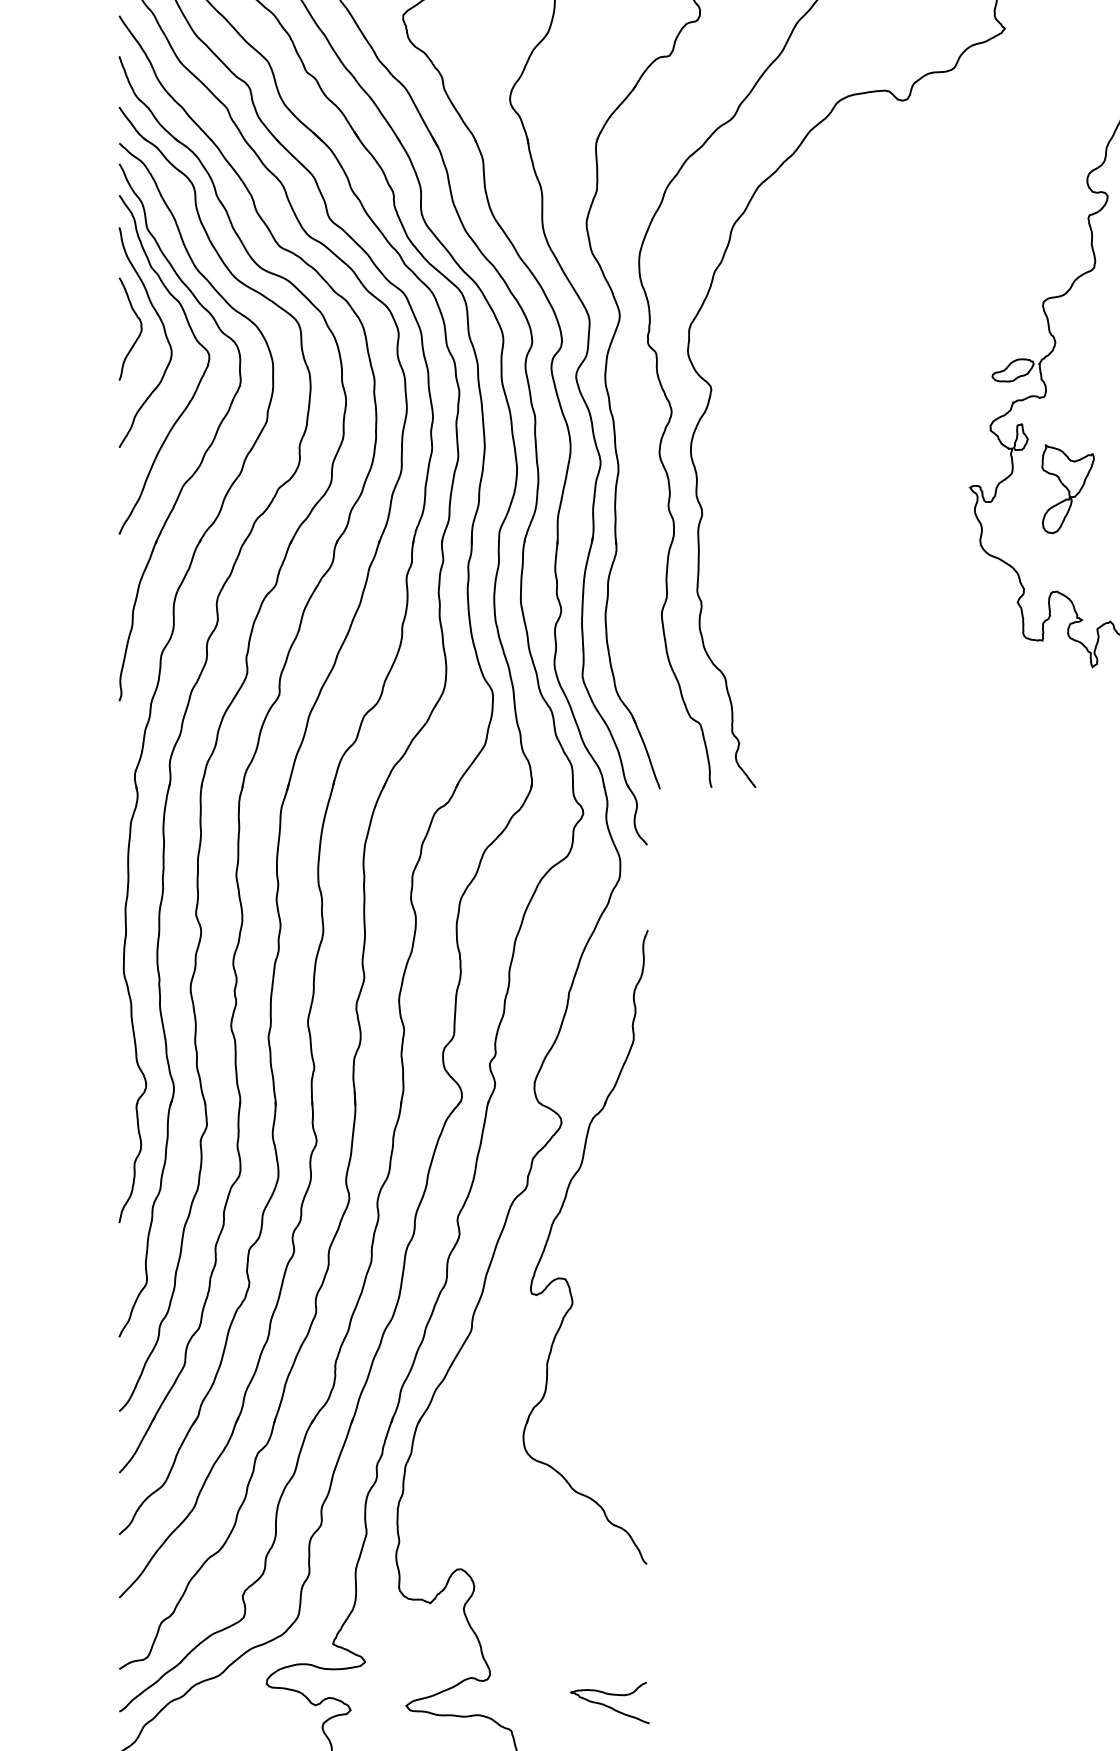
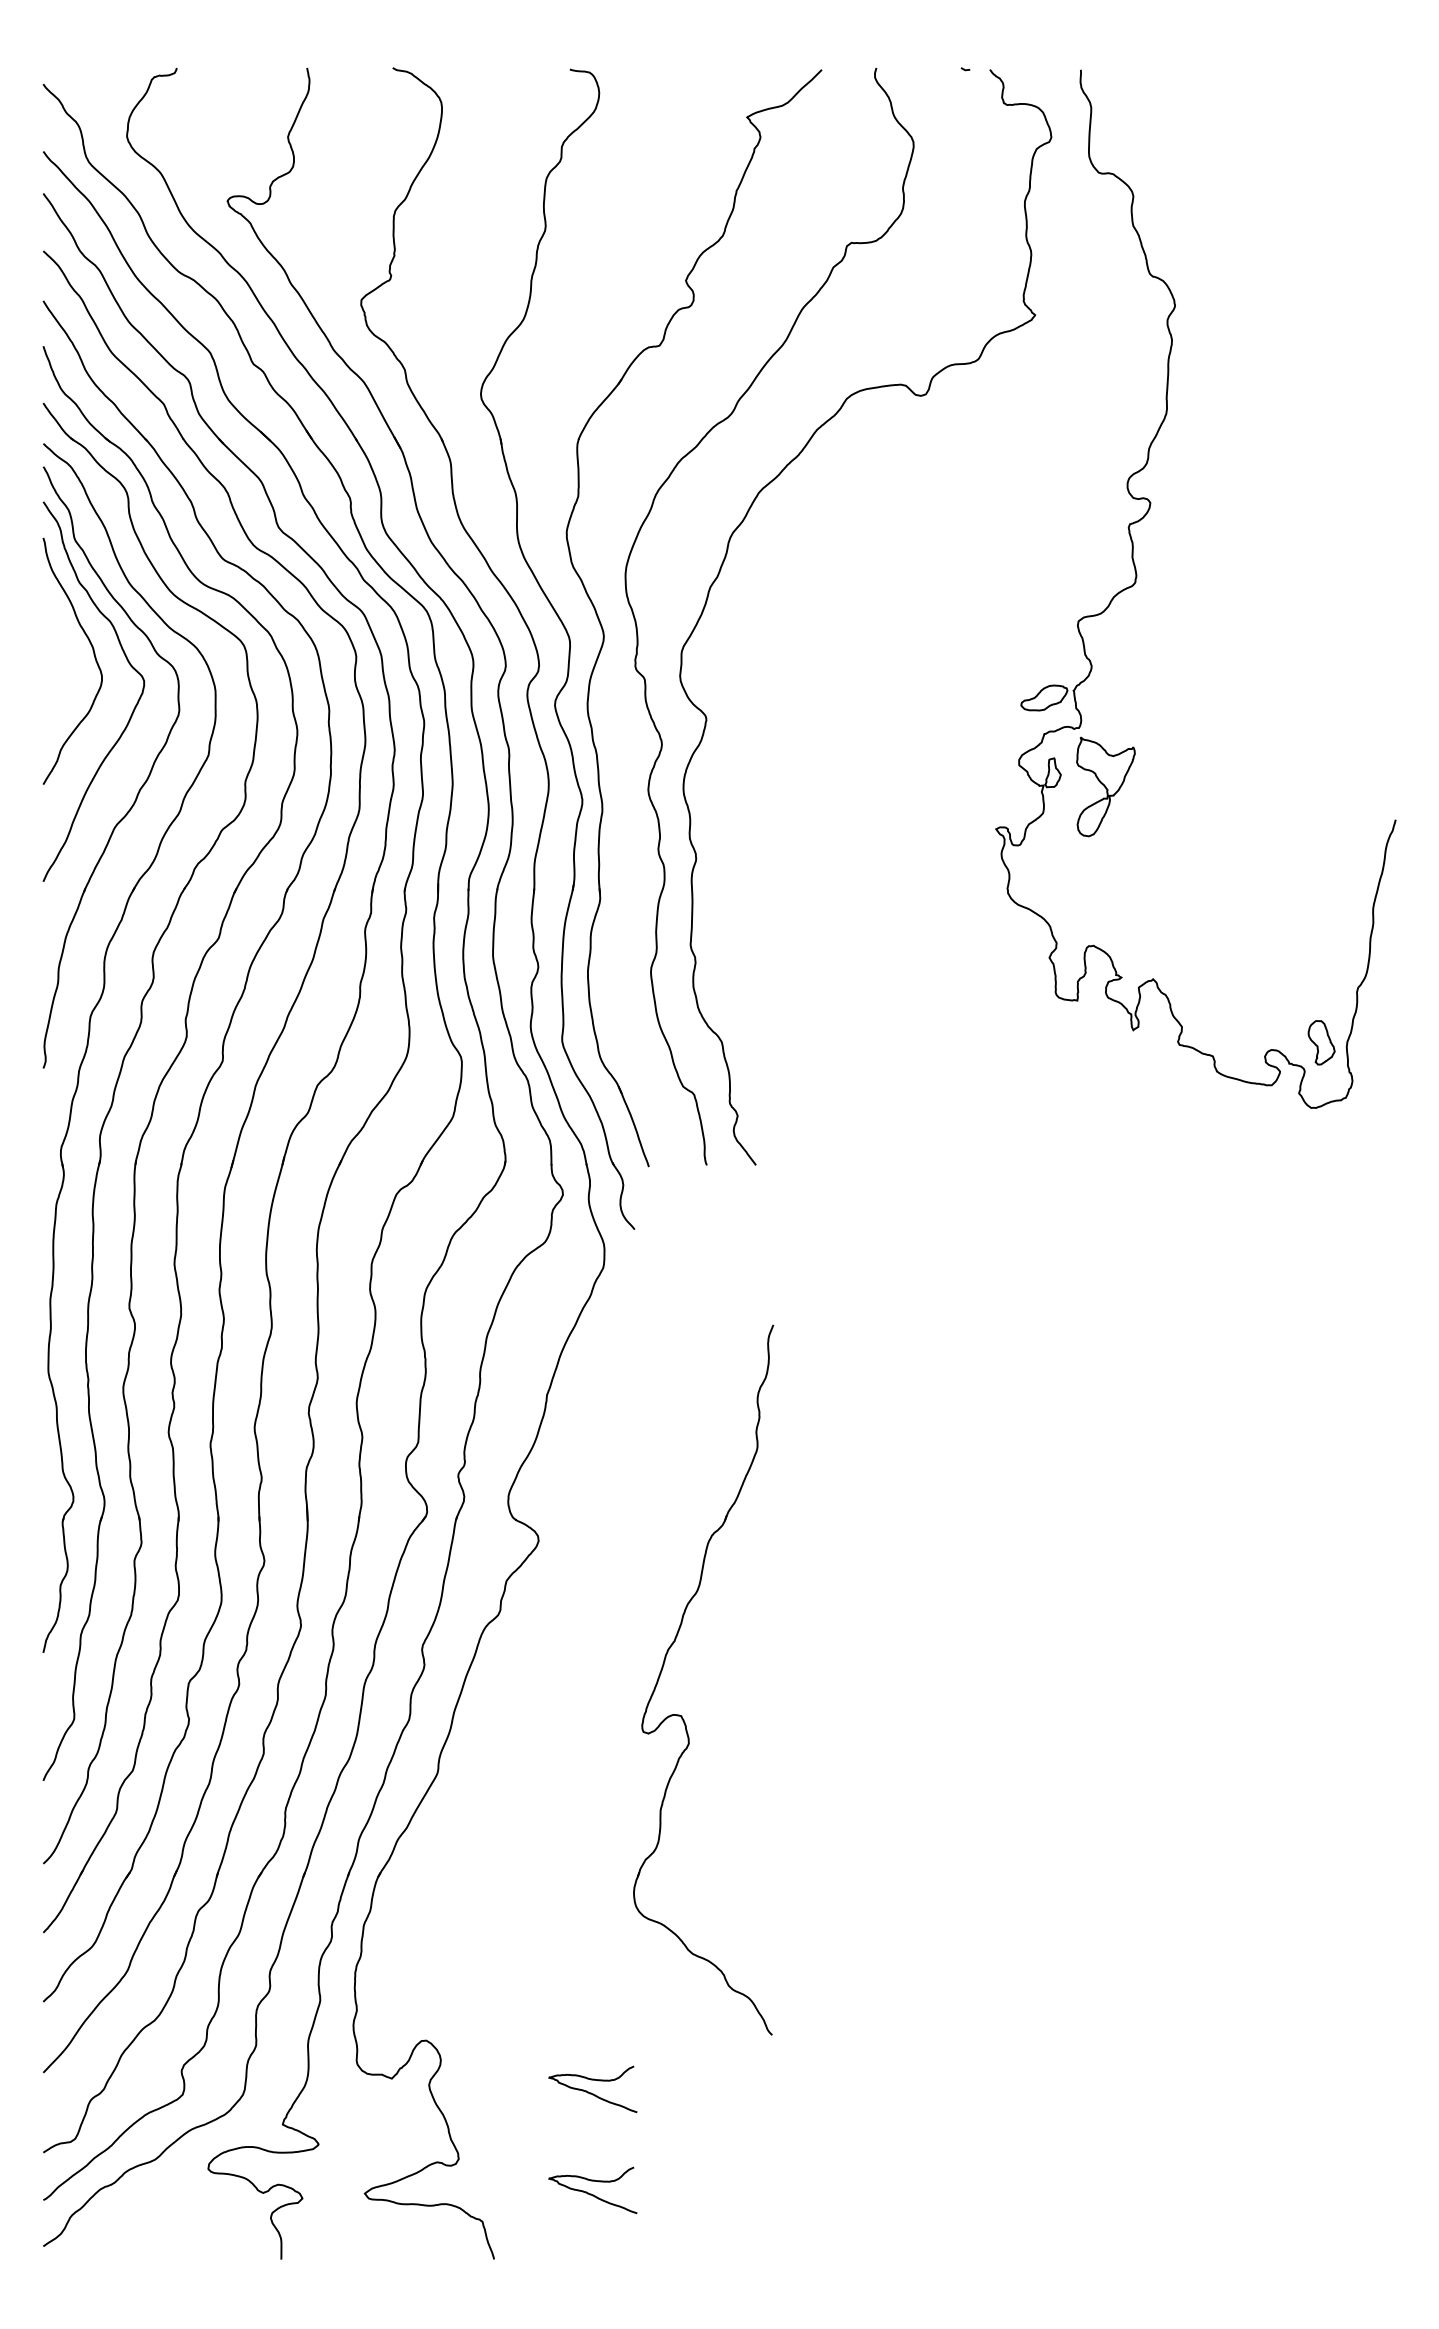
curve: (139, 334) -> (65, 657), removed
part: (1067, 488) -> (1105, 786), moved
part: (550, 1234) -> (664, 1665), moved
curve: (608, 1615) -> (591, 2092), added

